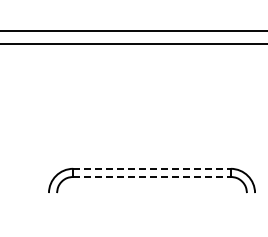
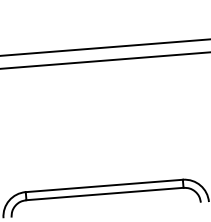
line: (152, 168) -> (104, 185), dashed -> solid
line: (152, 176) -> (105, 193), dashed -> solid

